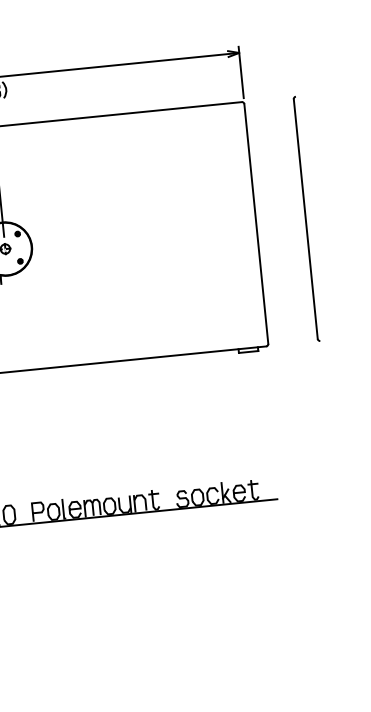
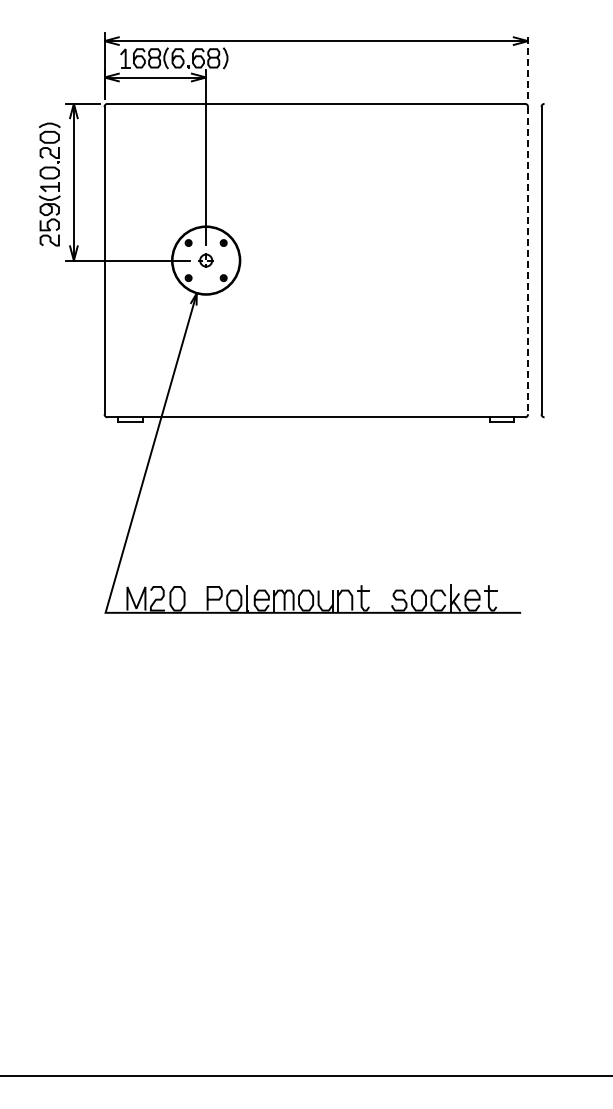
line: (241, 72) -> (528, 66), solid -> dashed
part: (306, 218) -> (542, 260), moved
line: (256, 223) -> (528, 260), solid -> dashed

